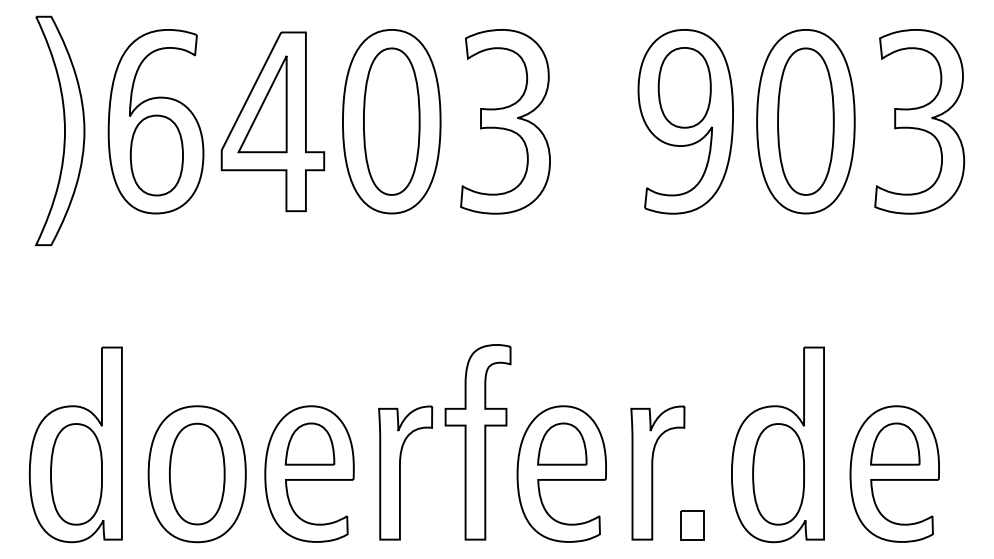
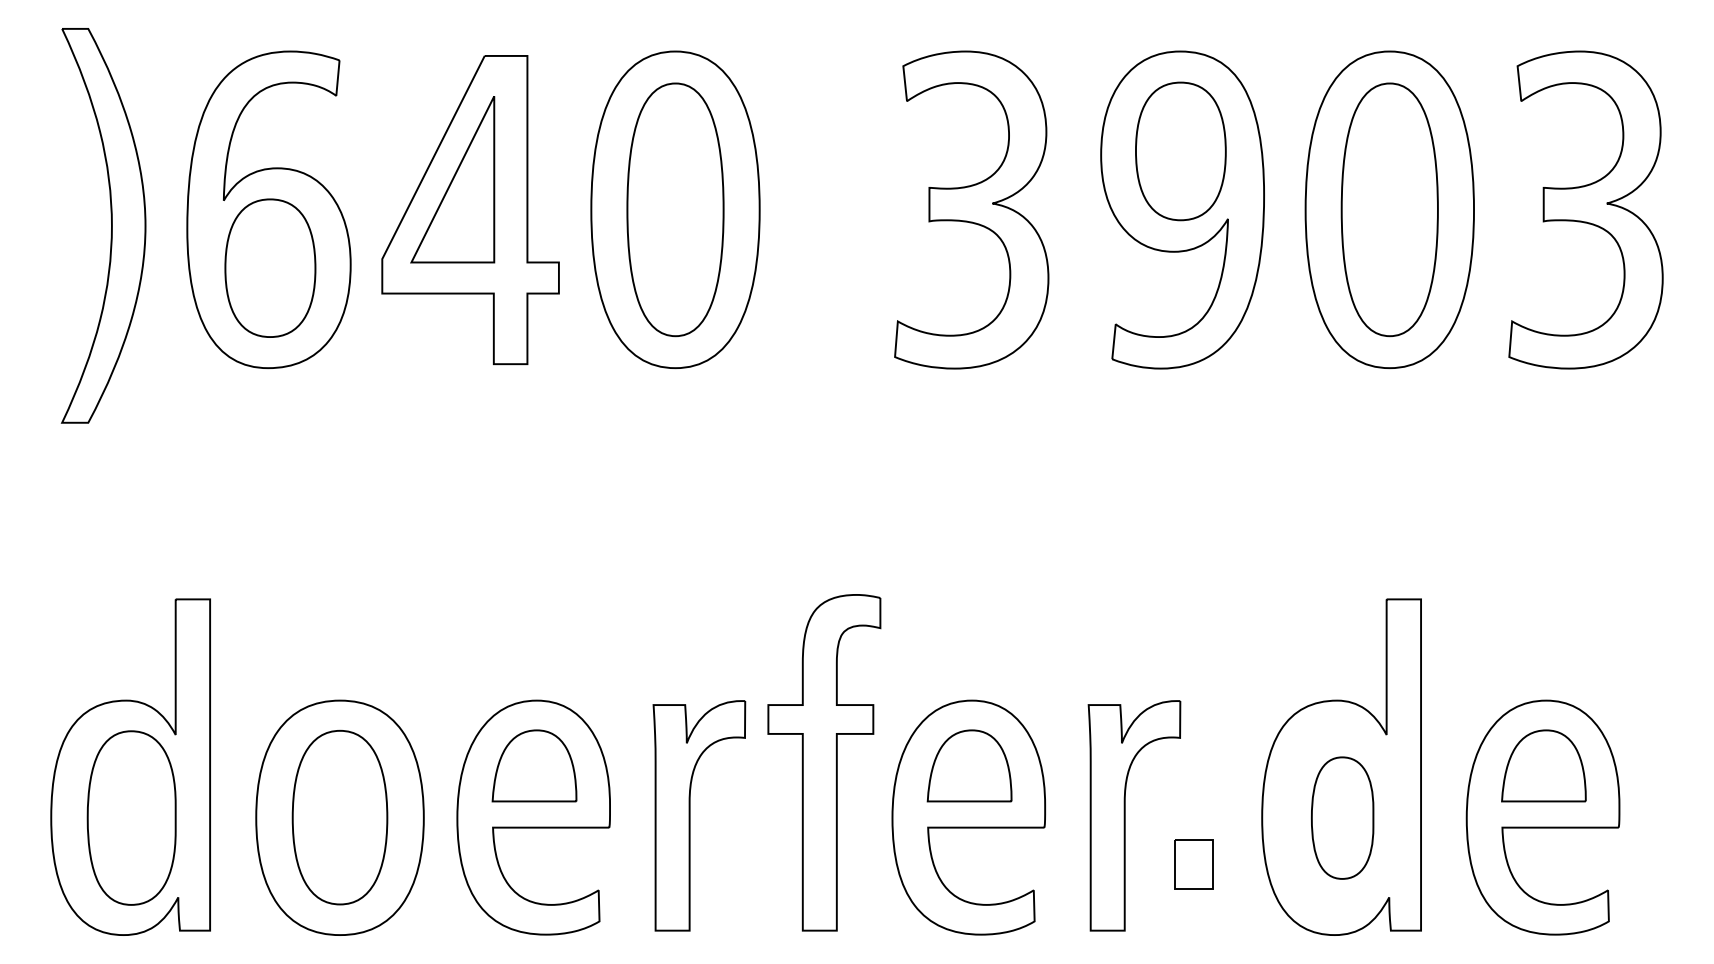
part: (505, 121) -> (971, 209), moved
part: (778, 474) -> (1342, 818), size x0.7
part: (692, 525) -> (1194, 864), moved

